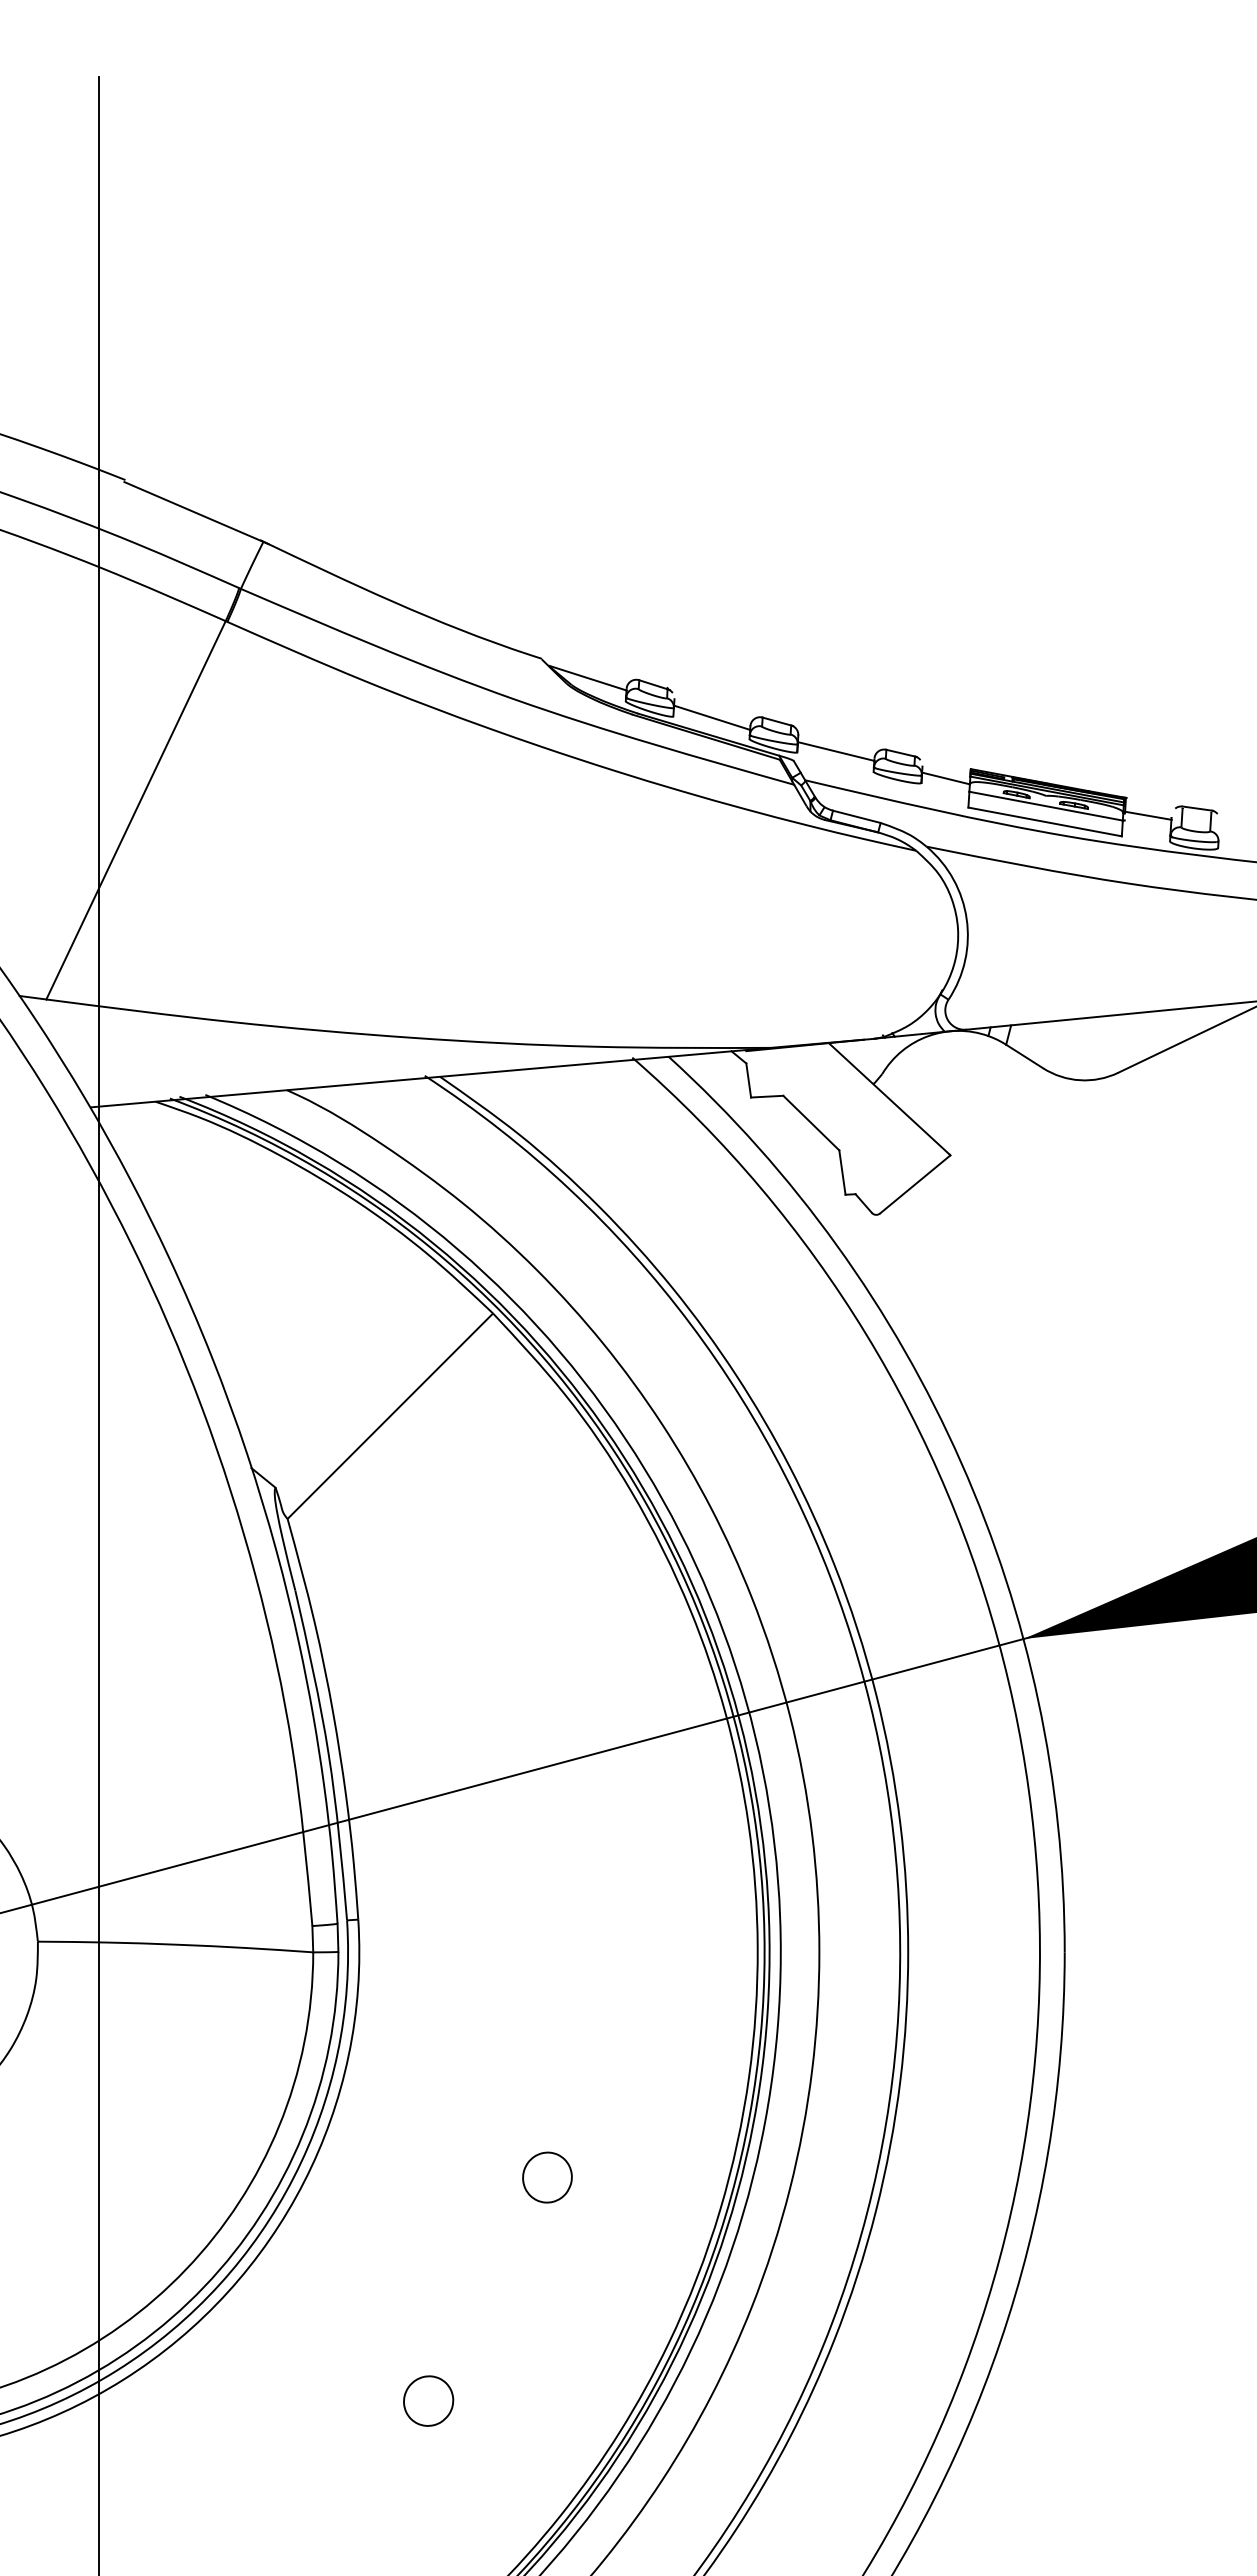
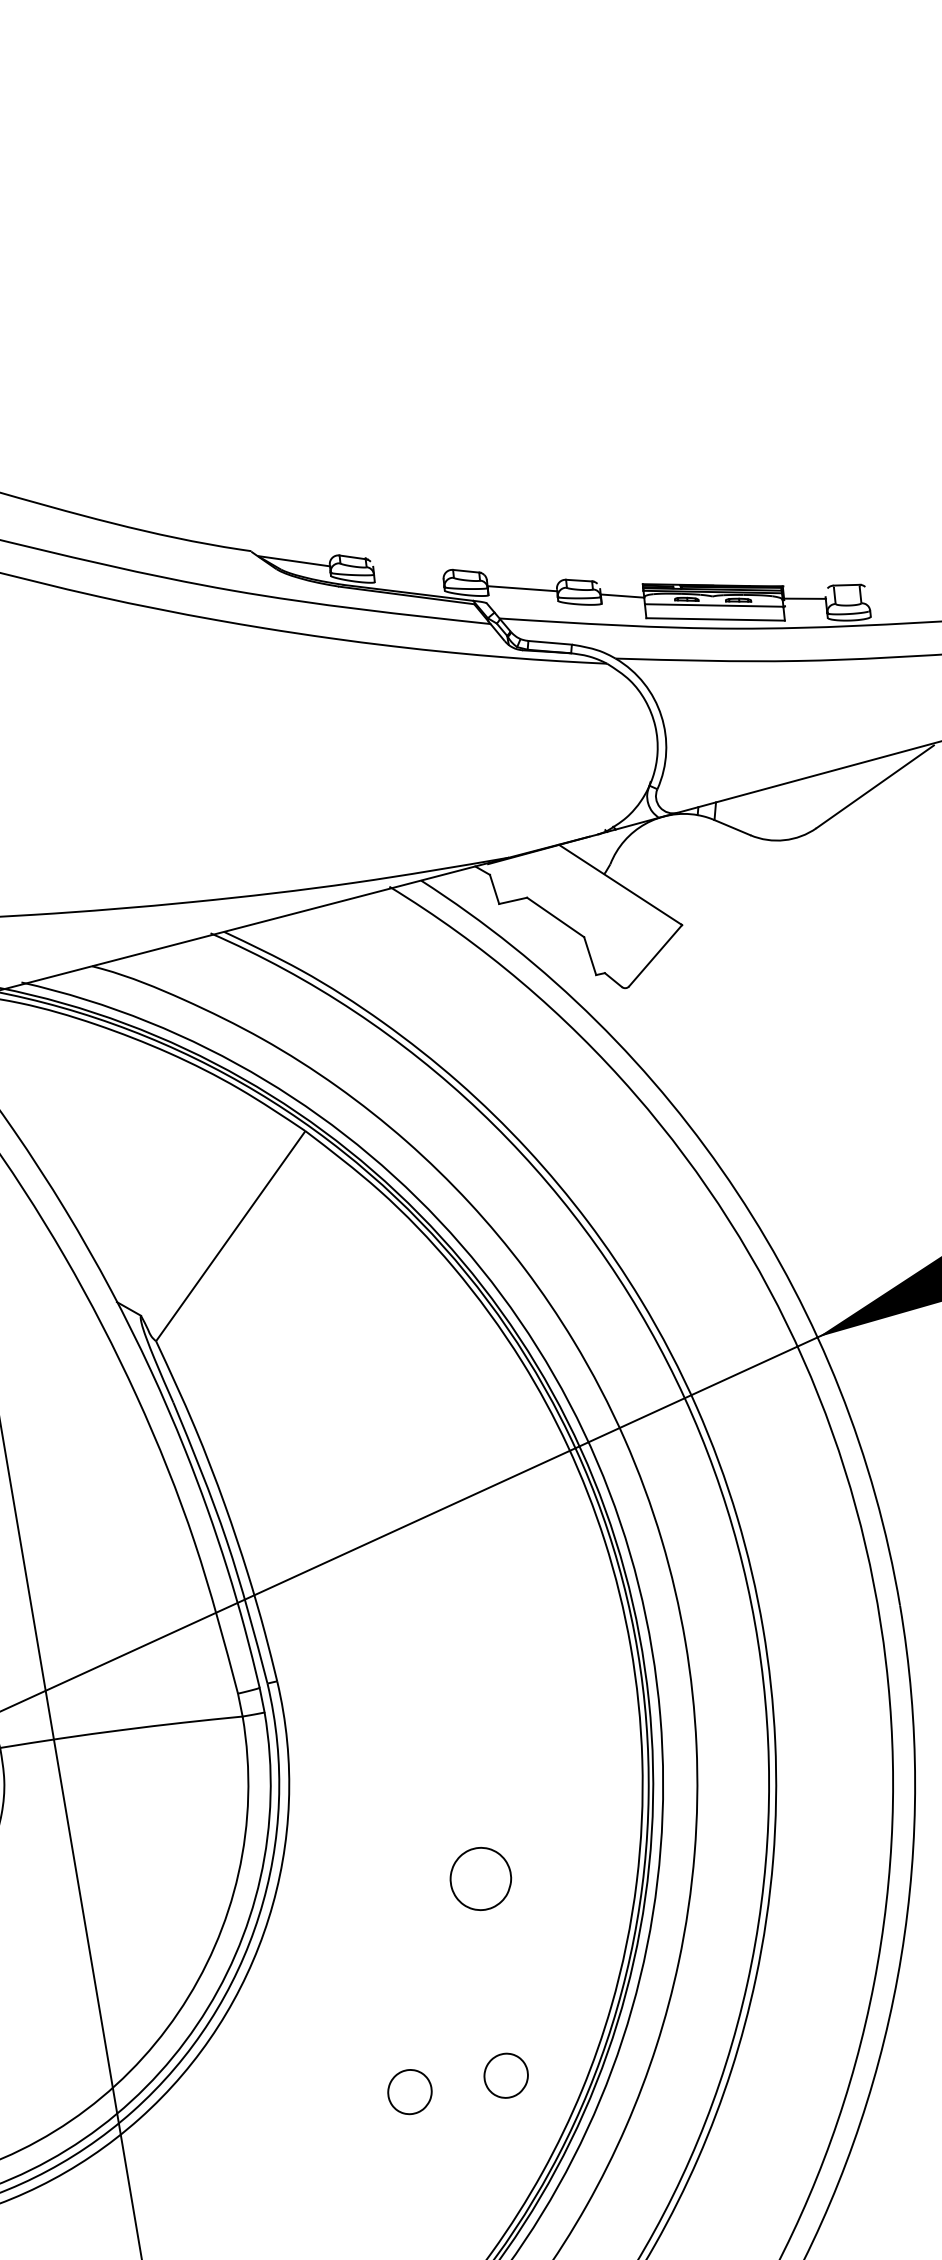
line: (712, 717) -> (409, 577), removed
part: (547, 2177) -> (480, 1878), size x1.4
part: (538, 2400) -> (506, 2075), added

